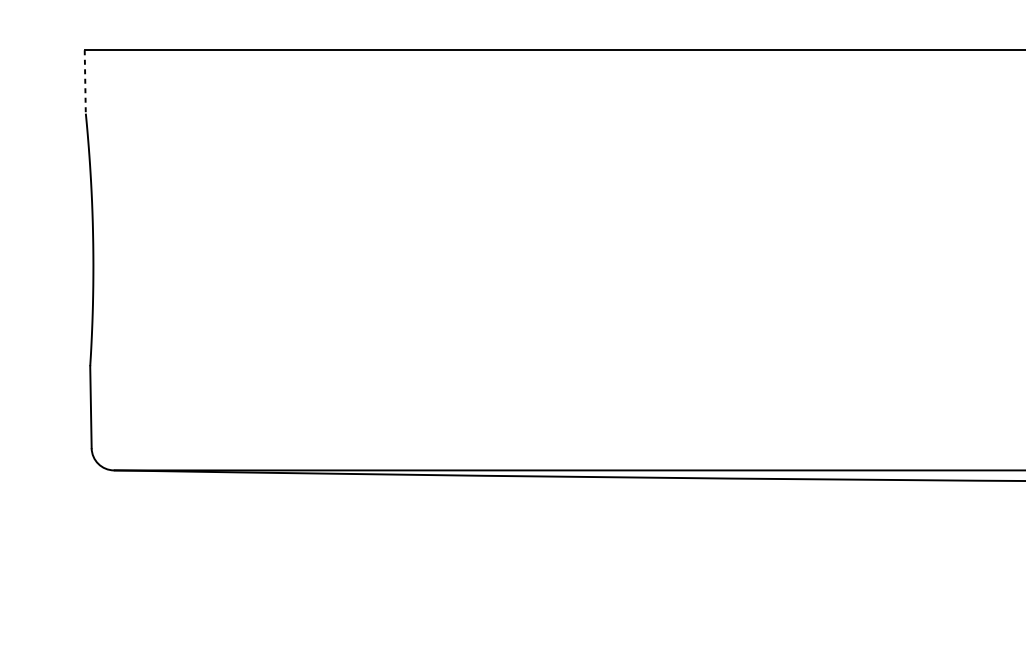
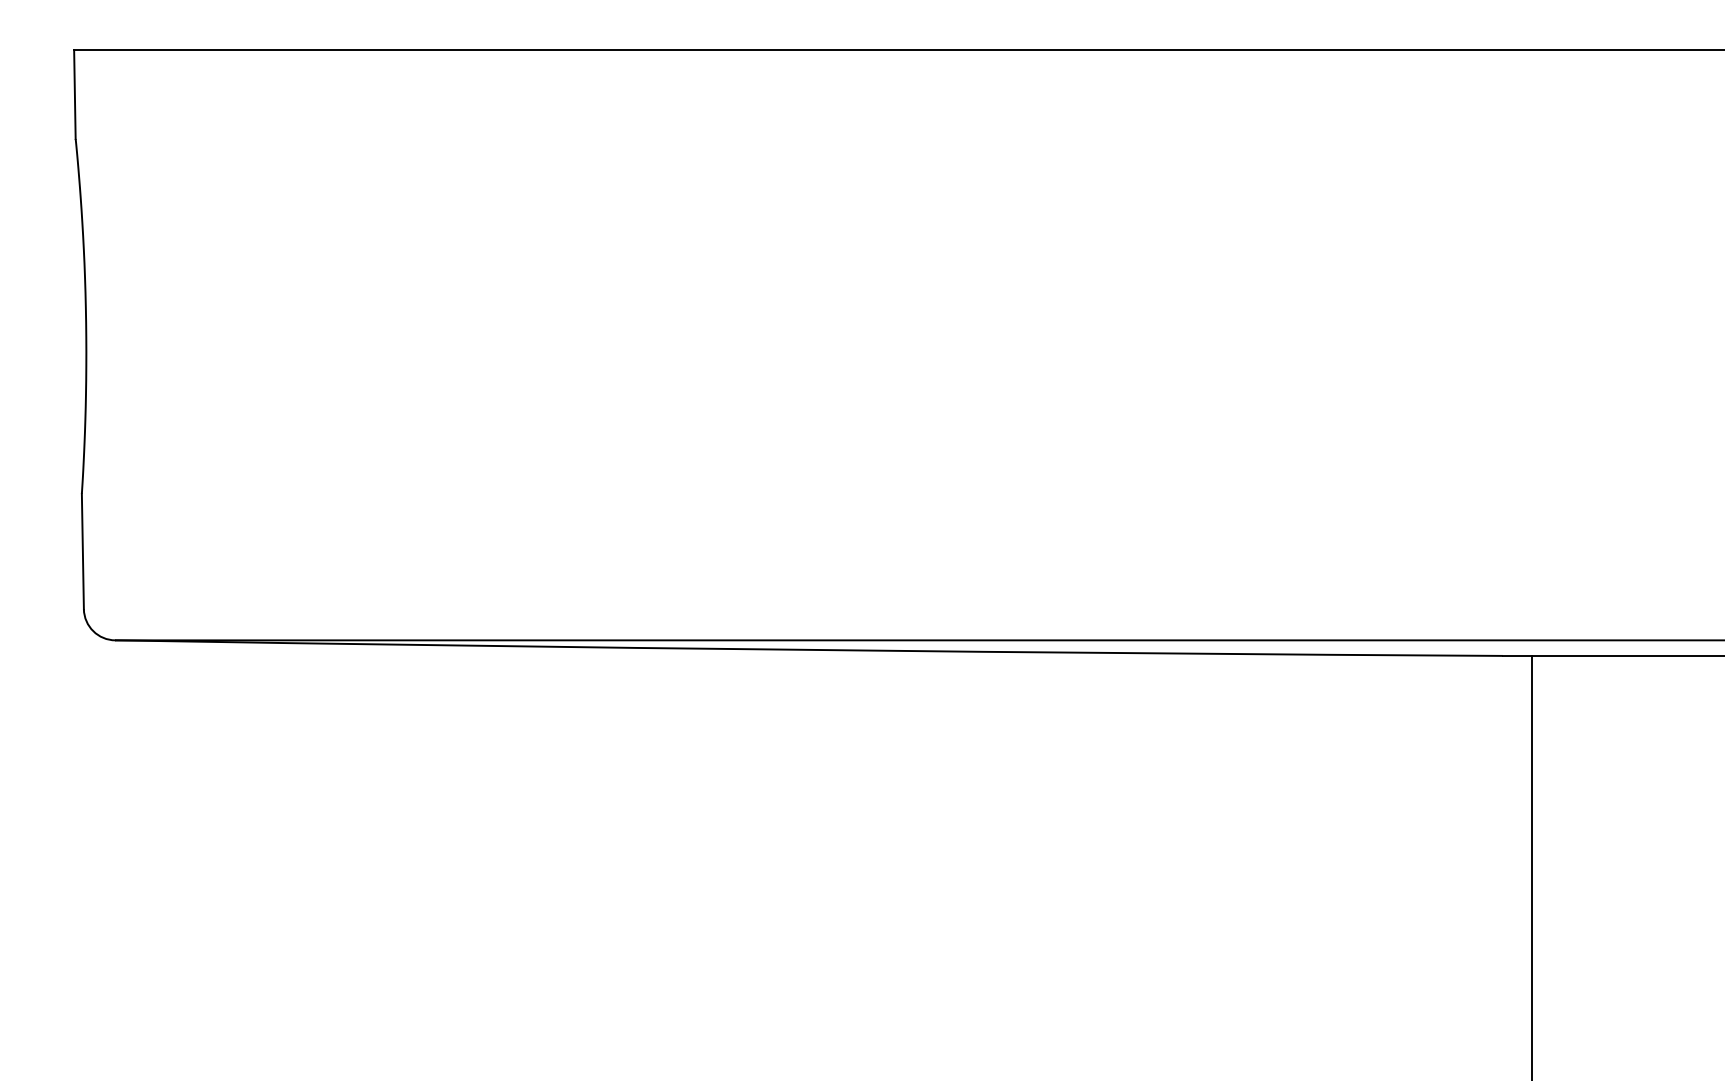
line: (84, 81) -> (74, 94), dashed -> solid

